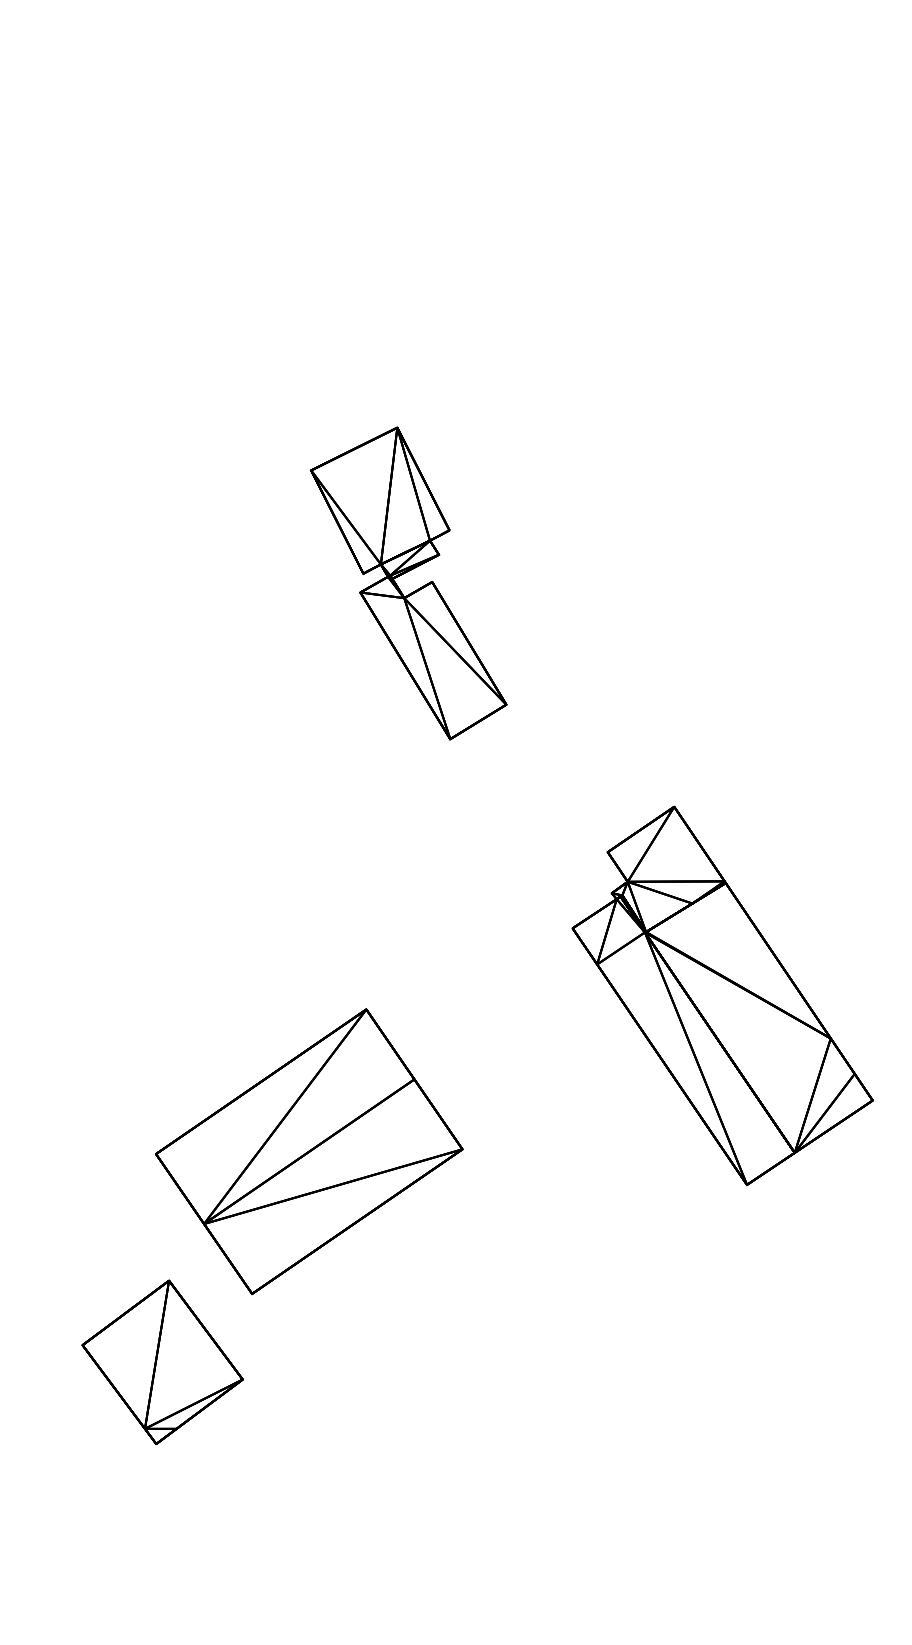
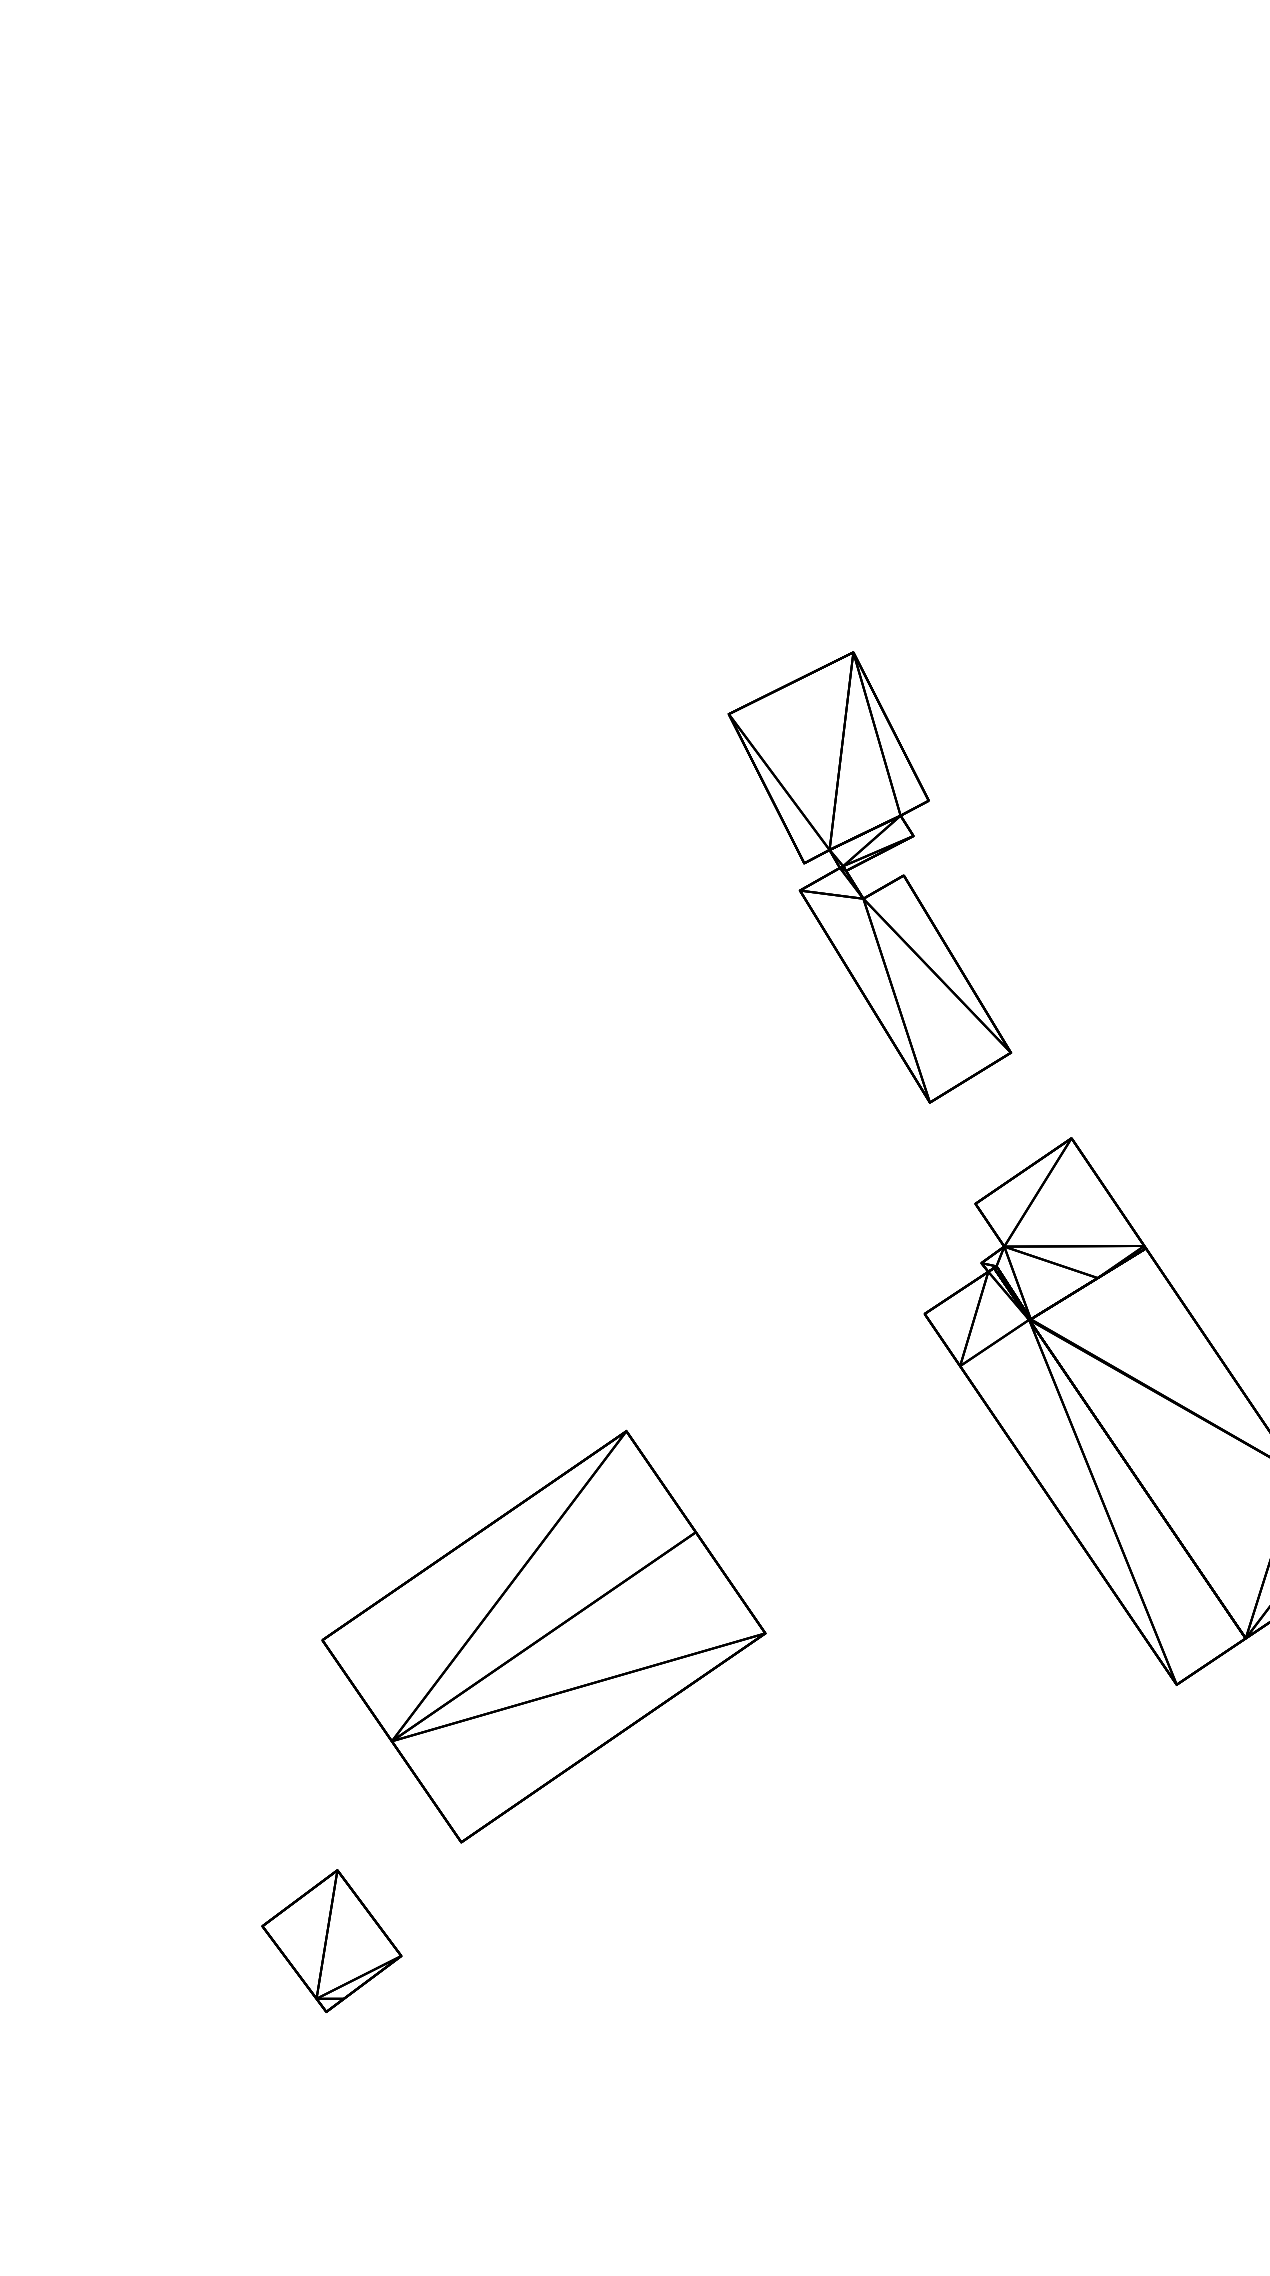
part: (413, 591) -> (876, 889), moved
part: (162, 1361) -> (331, 1940), size x0.6

